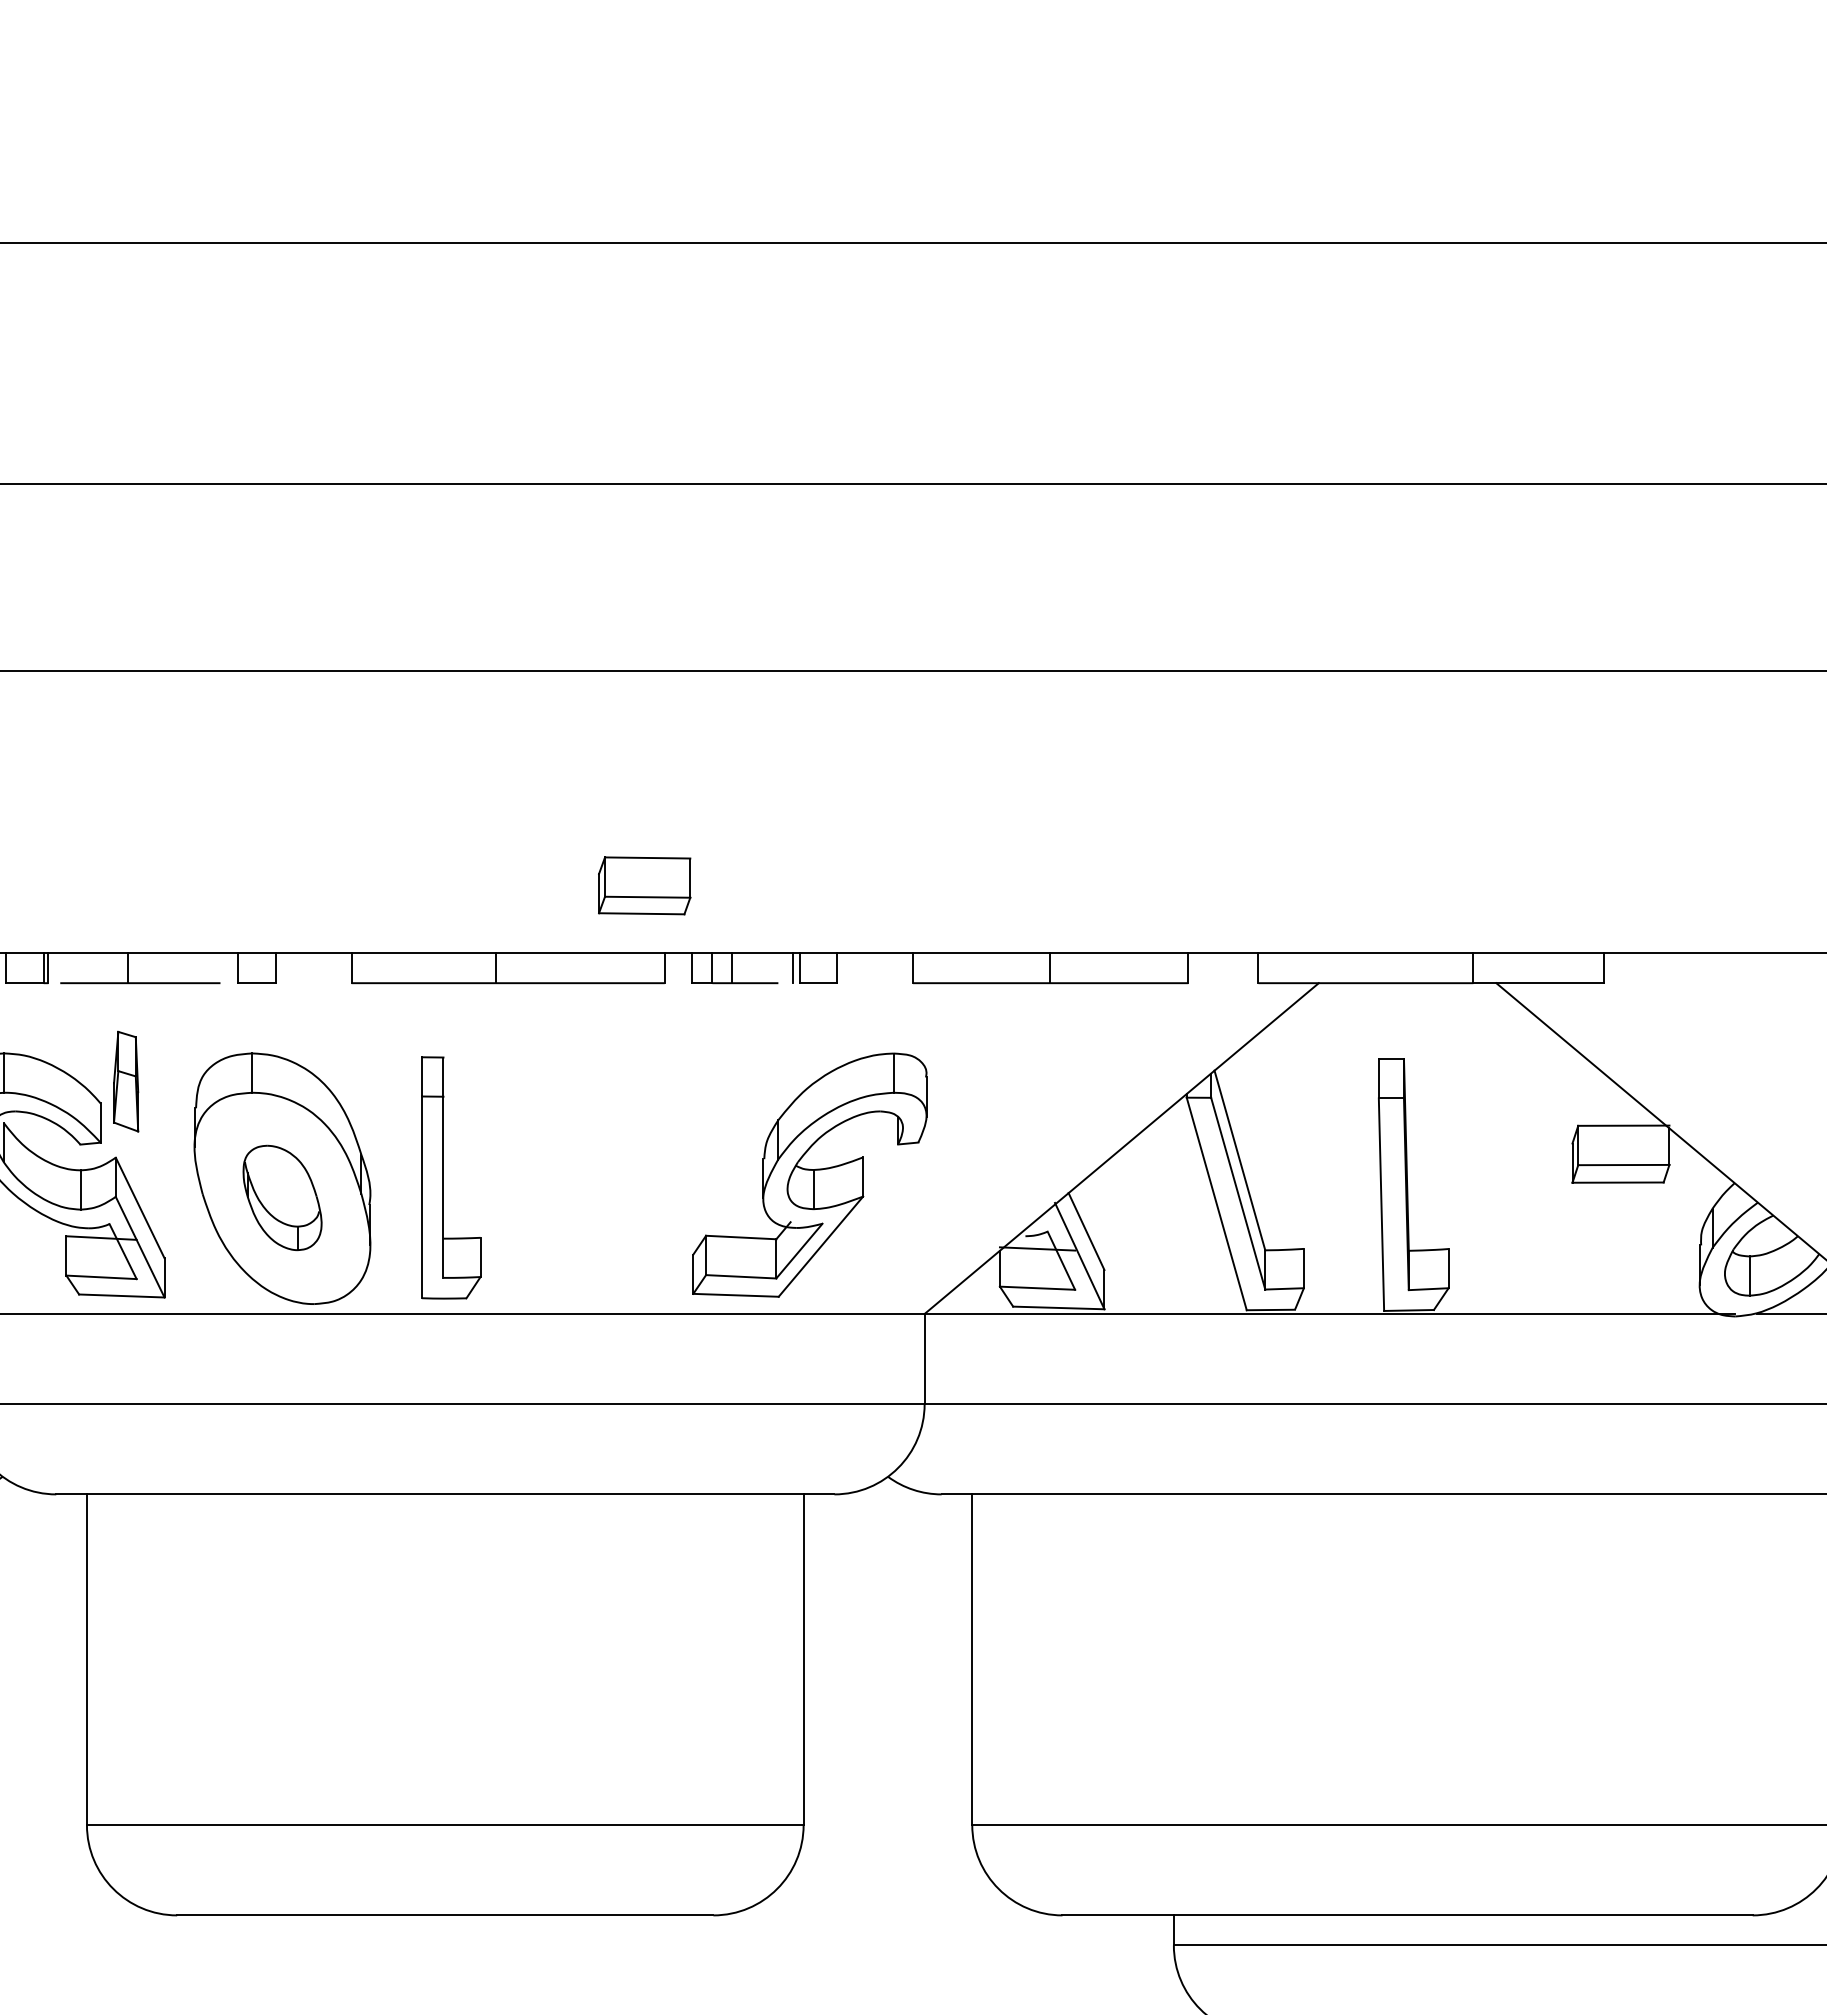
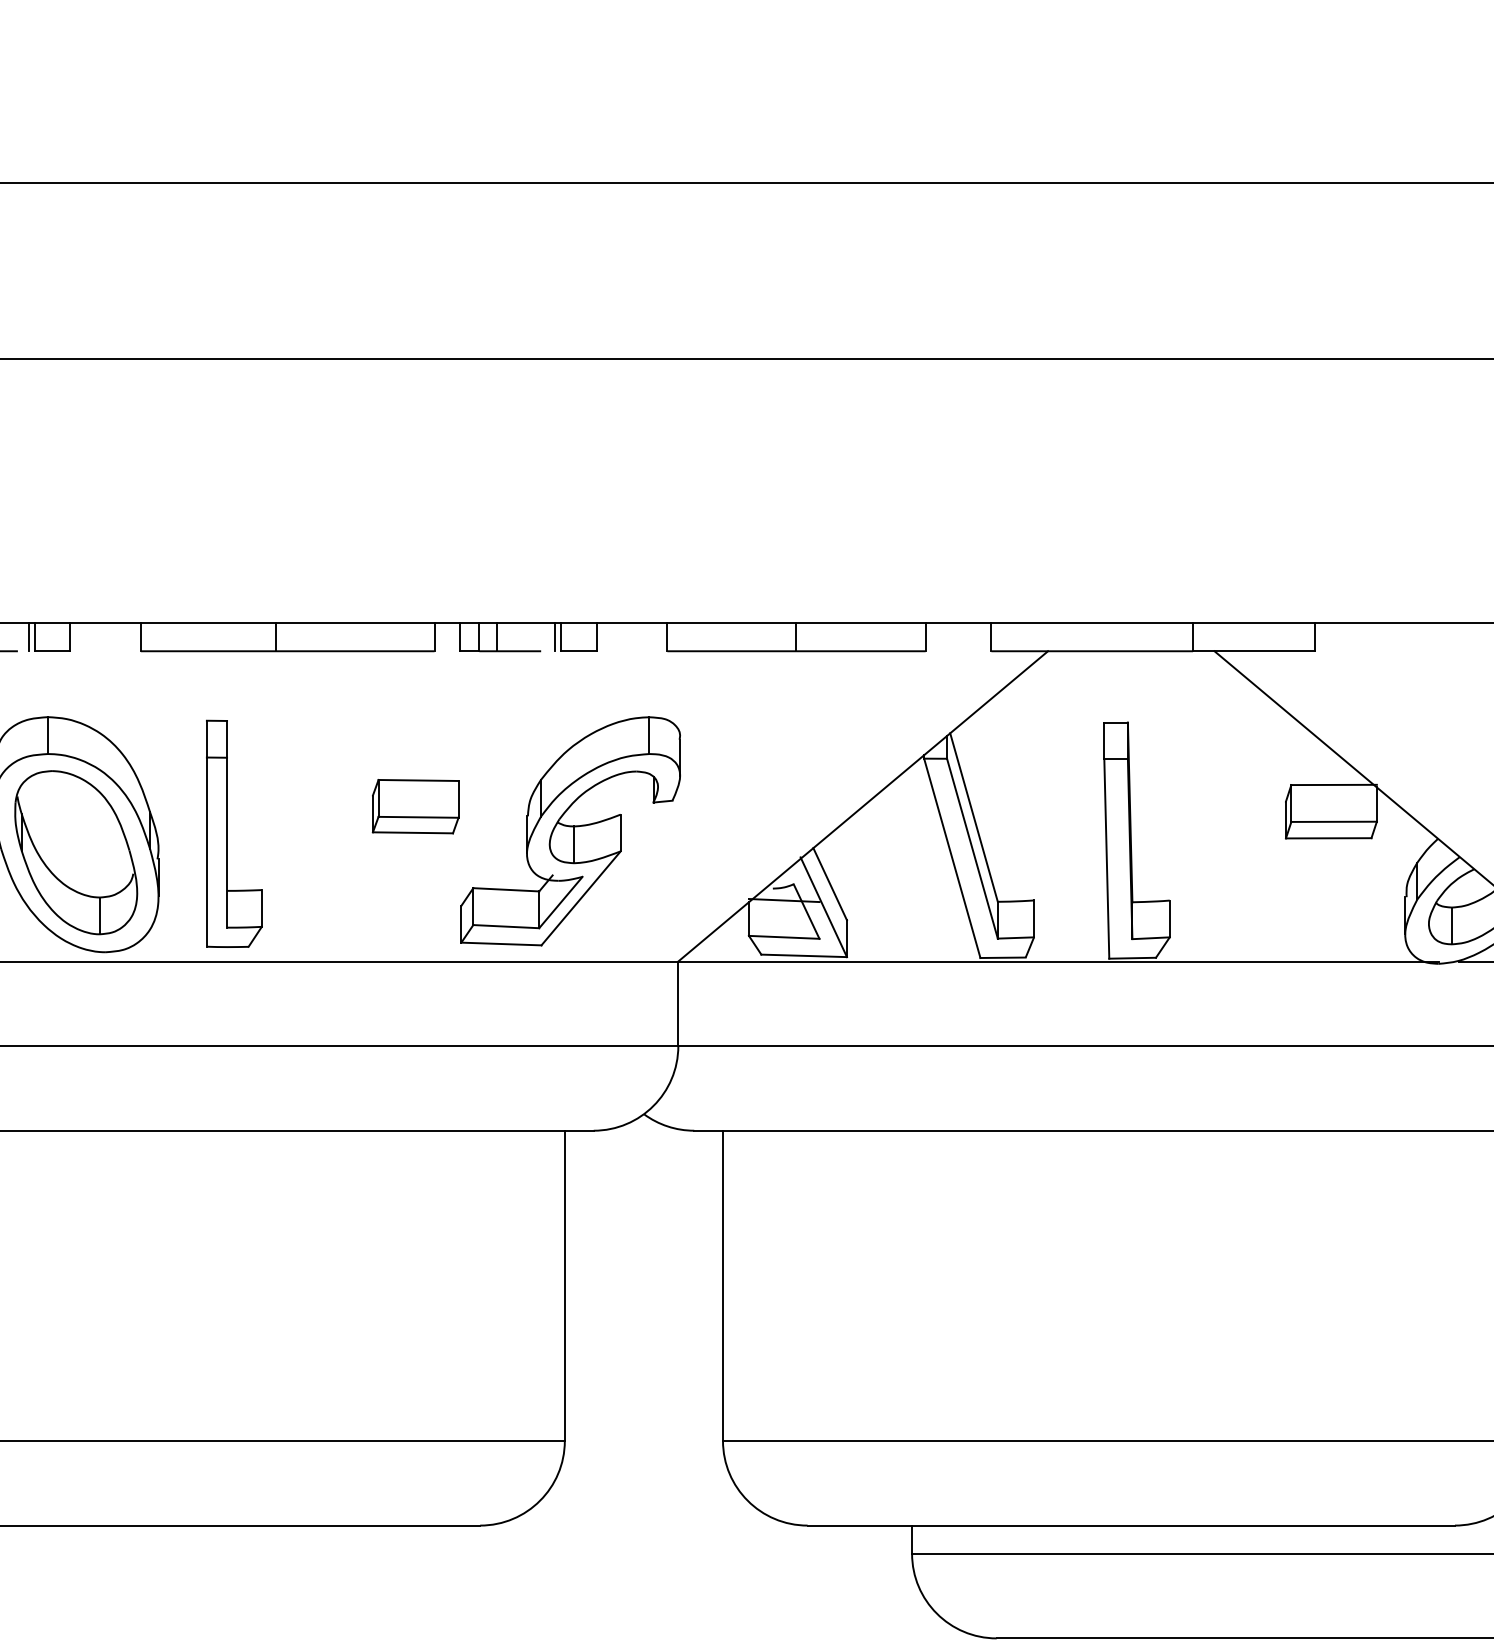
part: (644, 885) -> (415, 806), moved
line: (232, 968) -> (29, 637), added
part: (282, 1197) -> (76, 852), size x1.67

